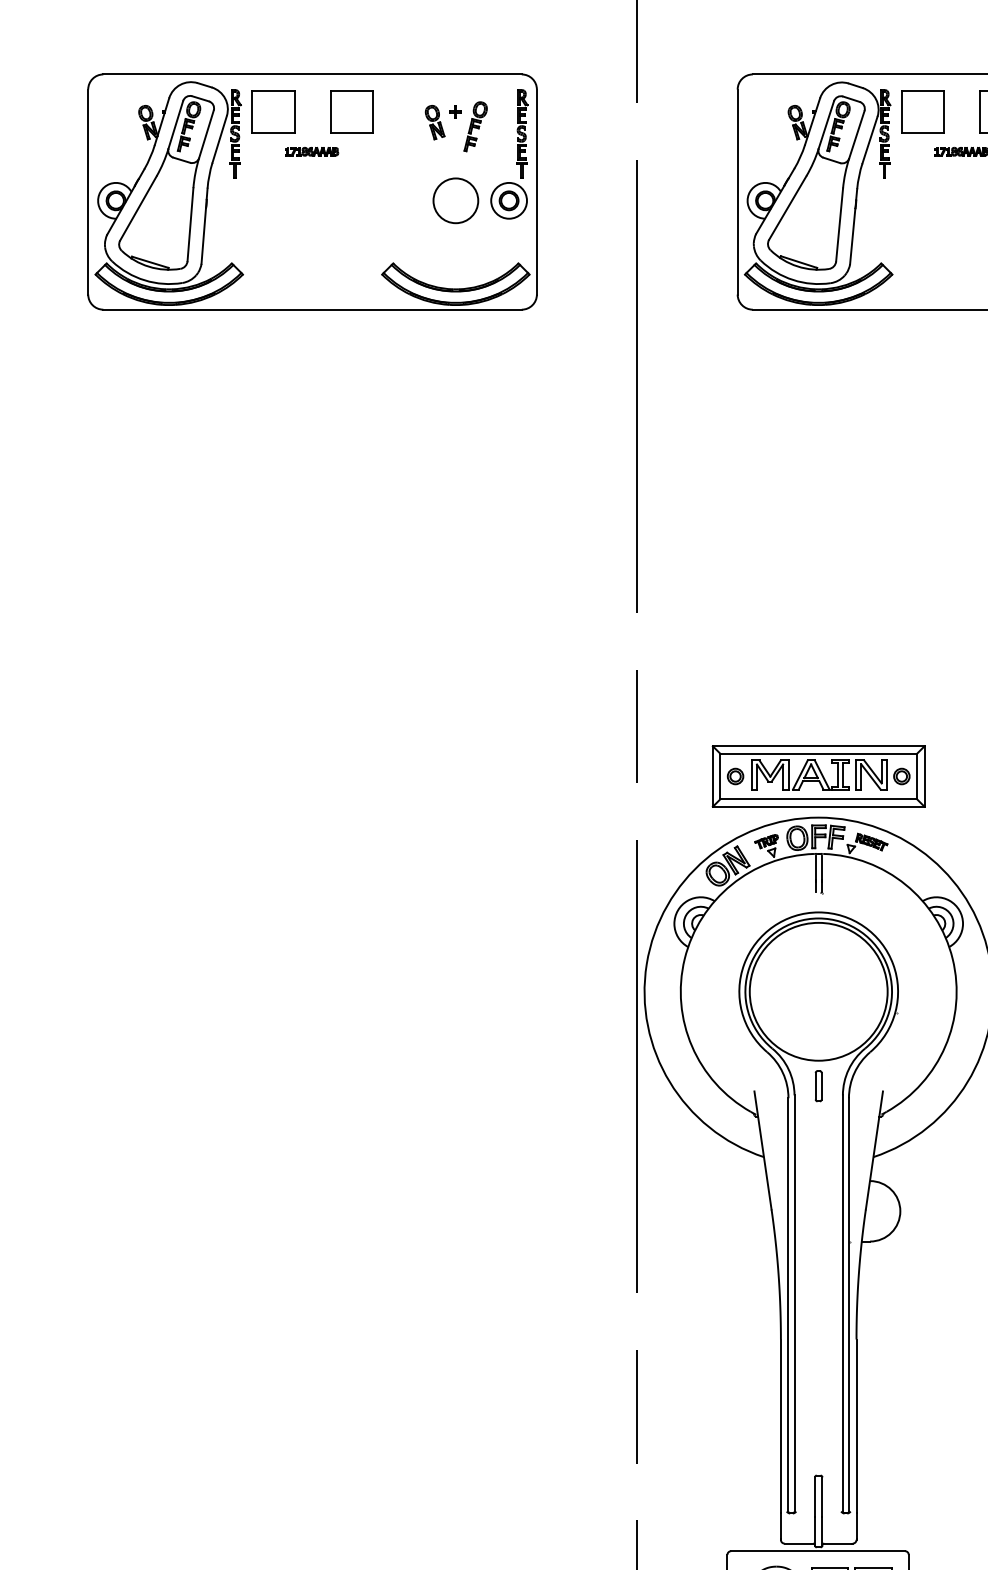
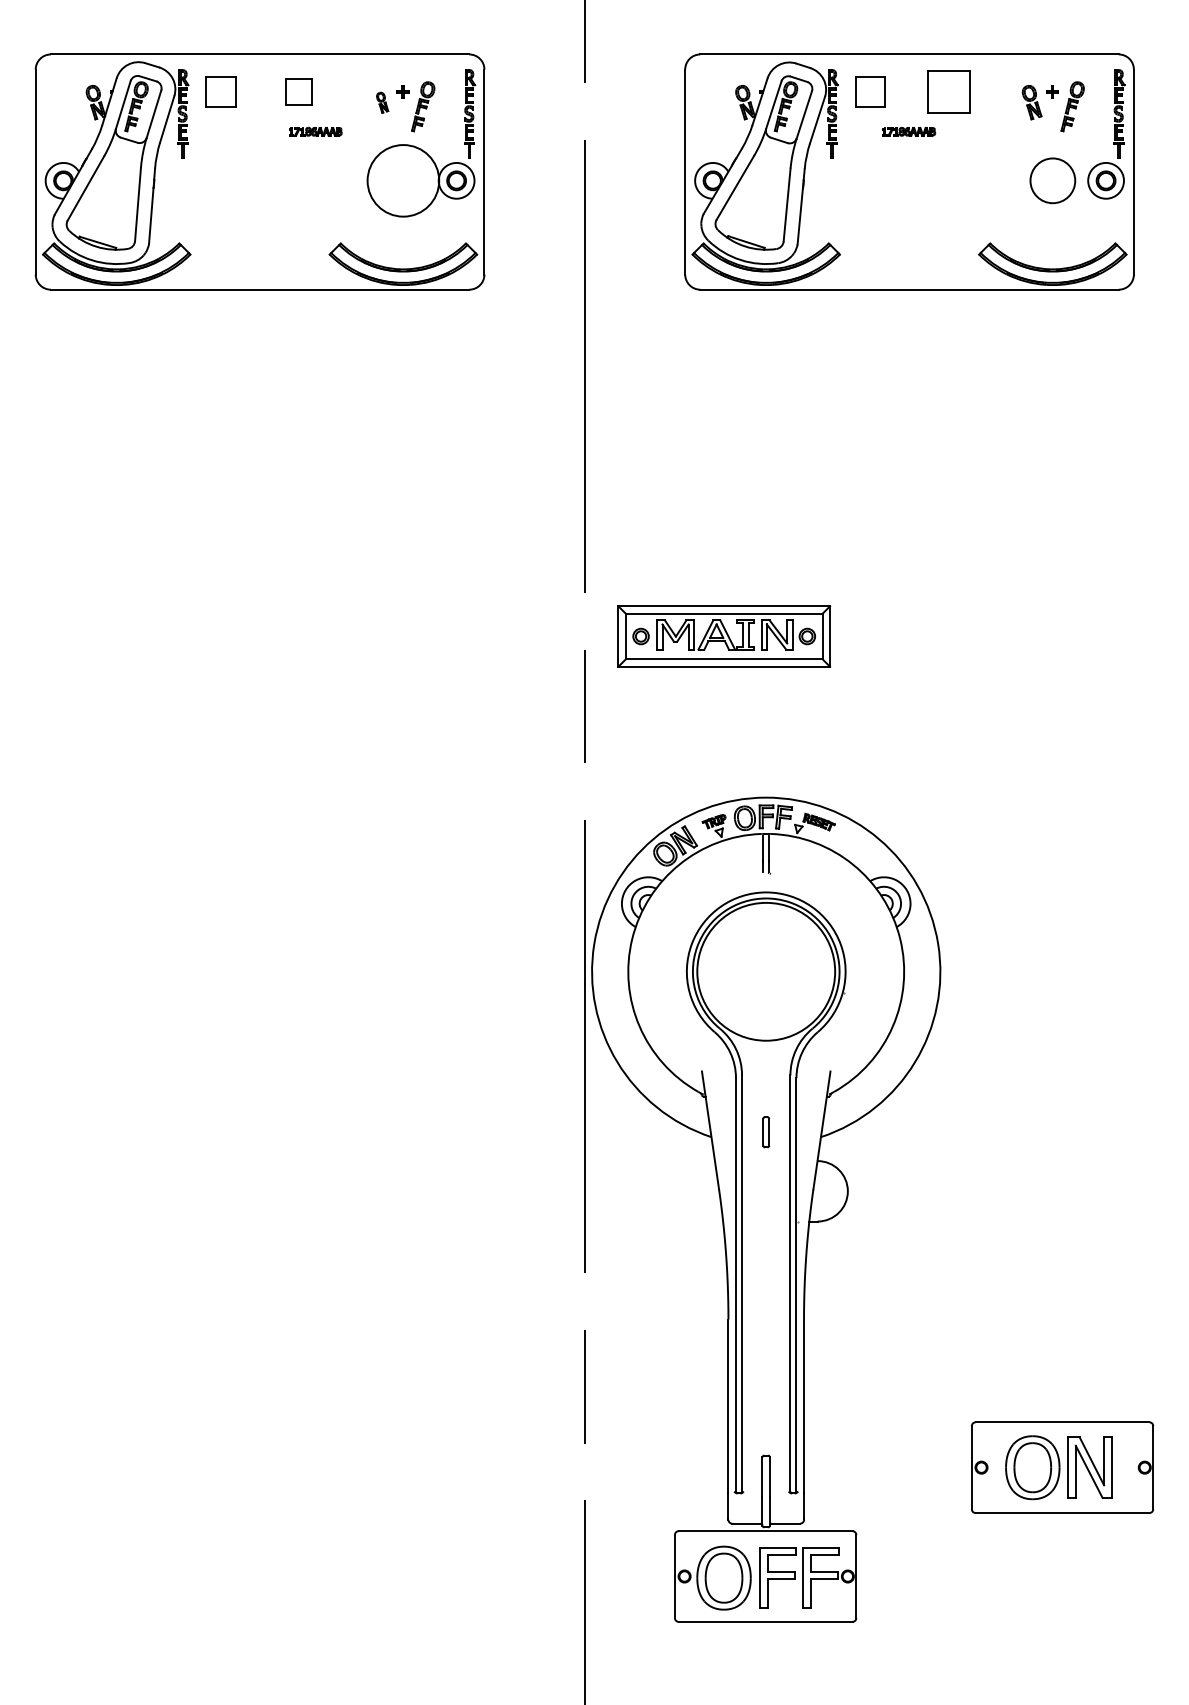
part: (272, 111) -> (220, 91), size x0.7
part: (350, 111) -> (298, 91), size x0.6
part: (922, 111) -> (870, 91), size x0.7
part: (434, 122) -> (382, 102), size x0.6
part: (311, 151) -> (315, 131), moved
circle: (455, 200) -> (403, 180), size x1.6
part: (818, 776) -> (724, 636), moved
part: (818, 1086) -> (766, 1132), moved

